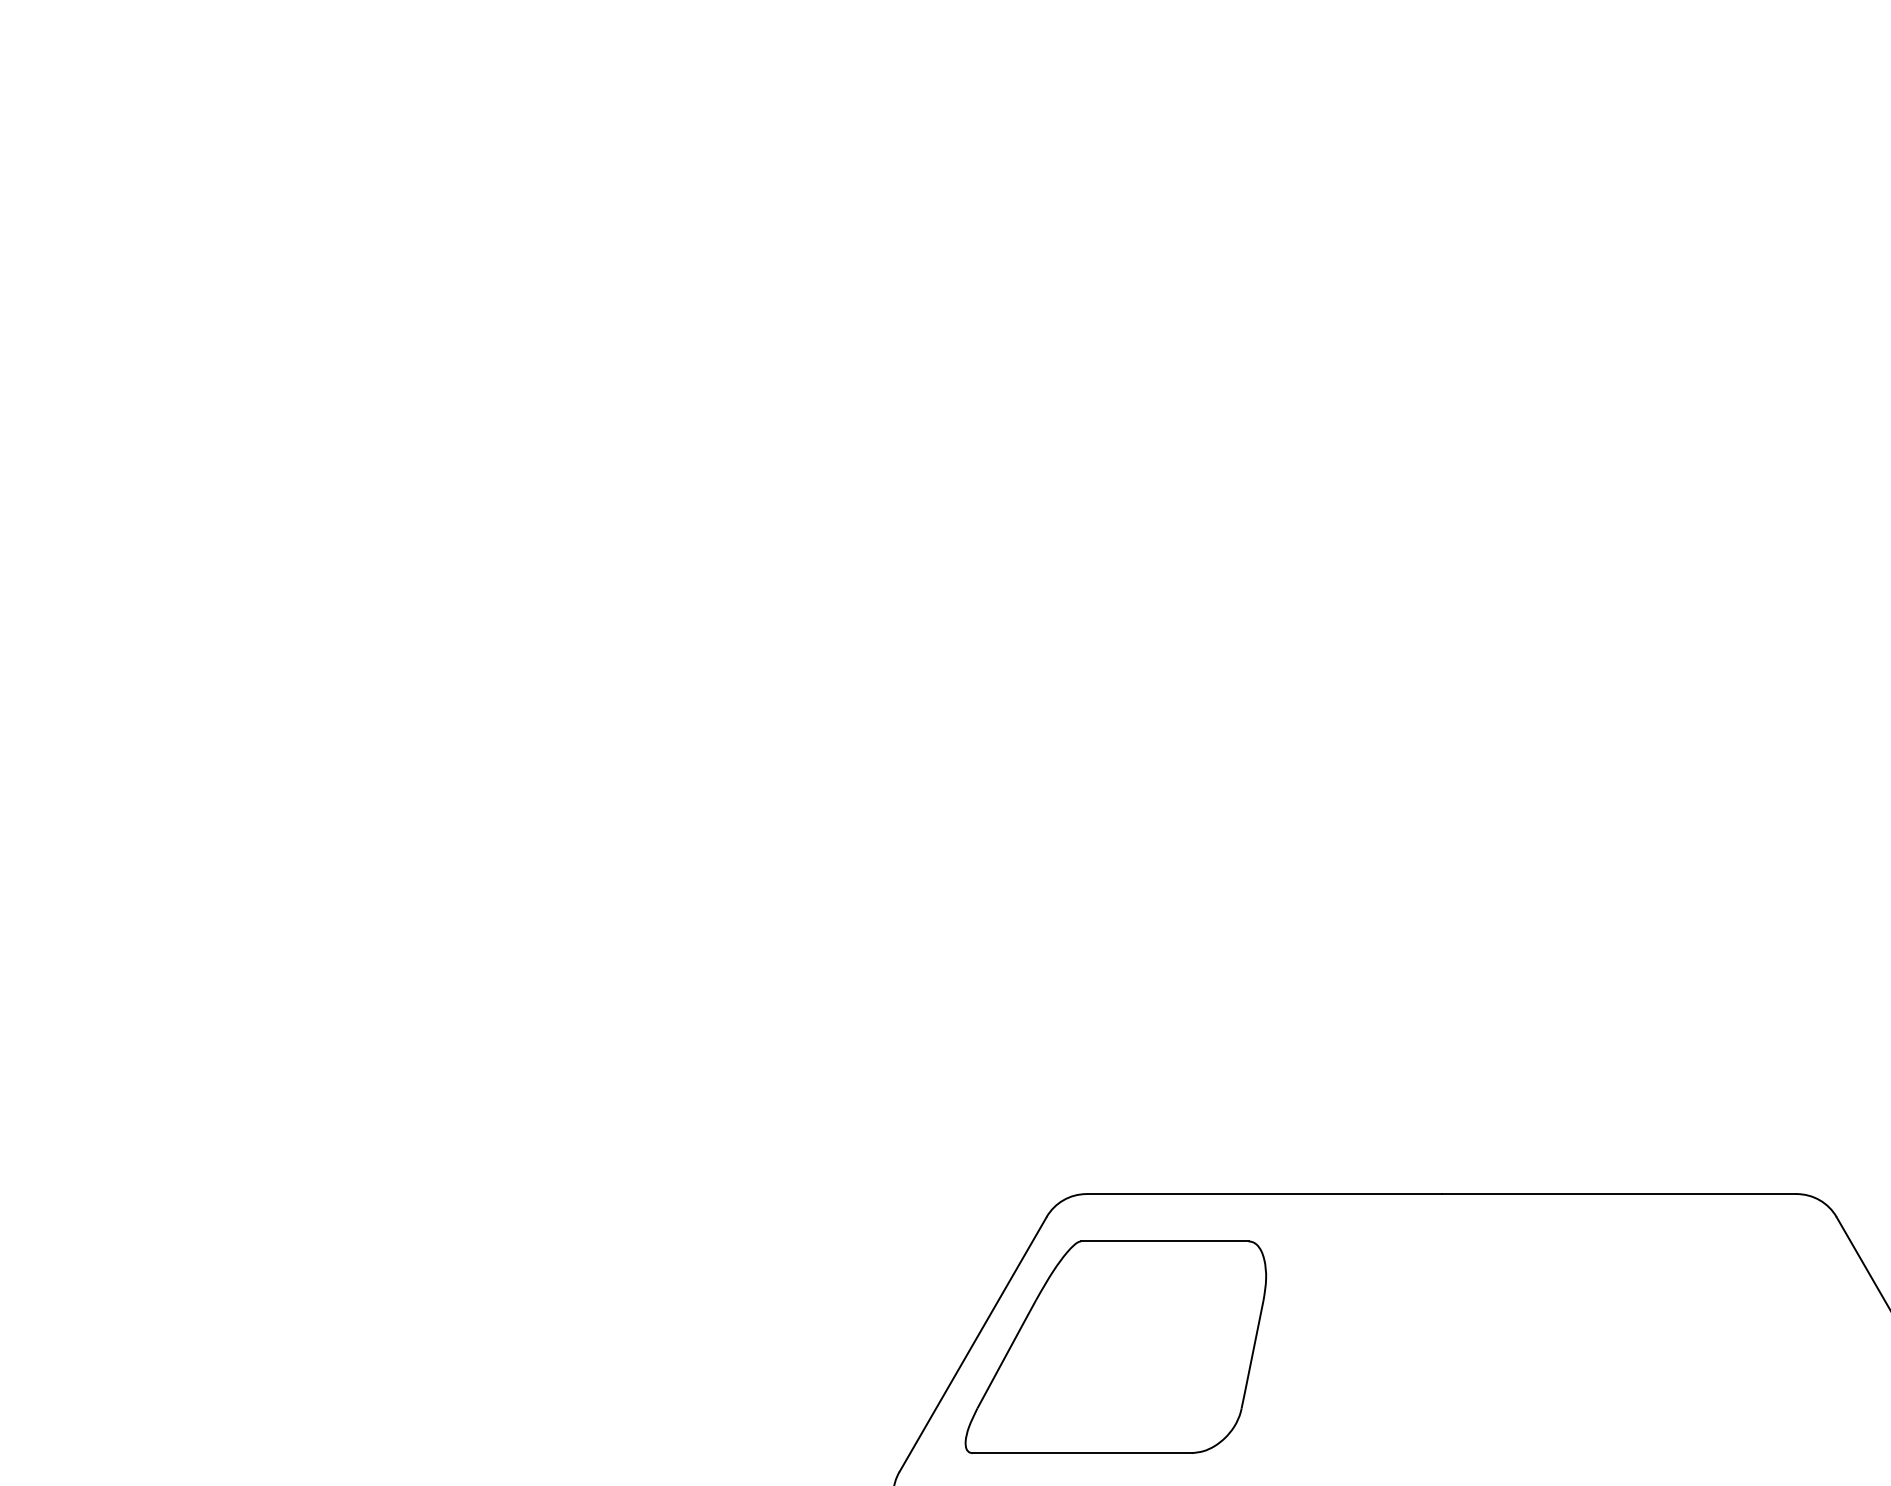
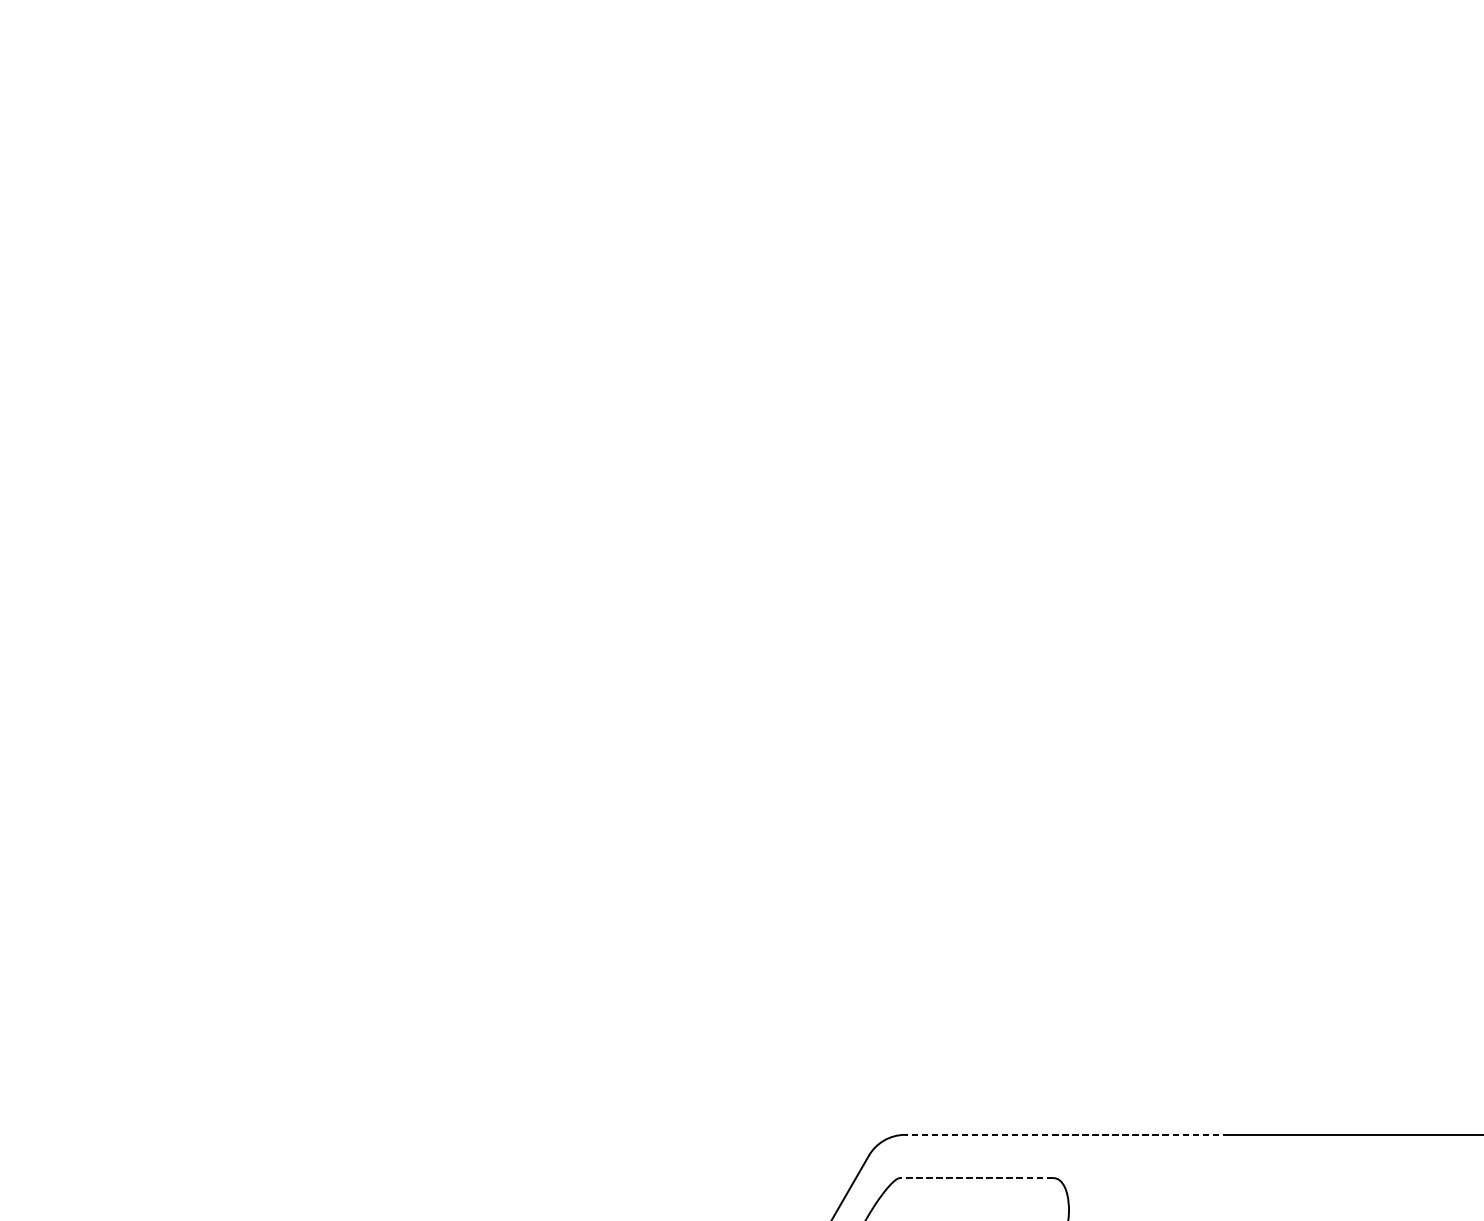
line: (1264, 1194) -> (1067, 1135), solid -> dashed
line: (1164, 1241) -> (976, 1178), solid -> dashed

